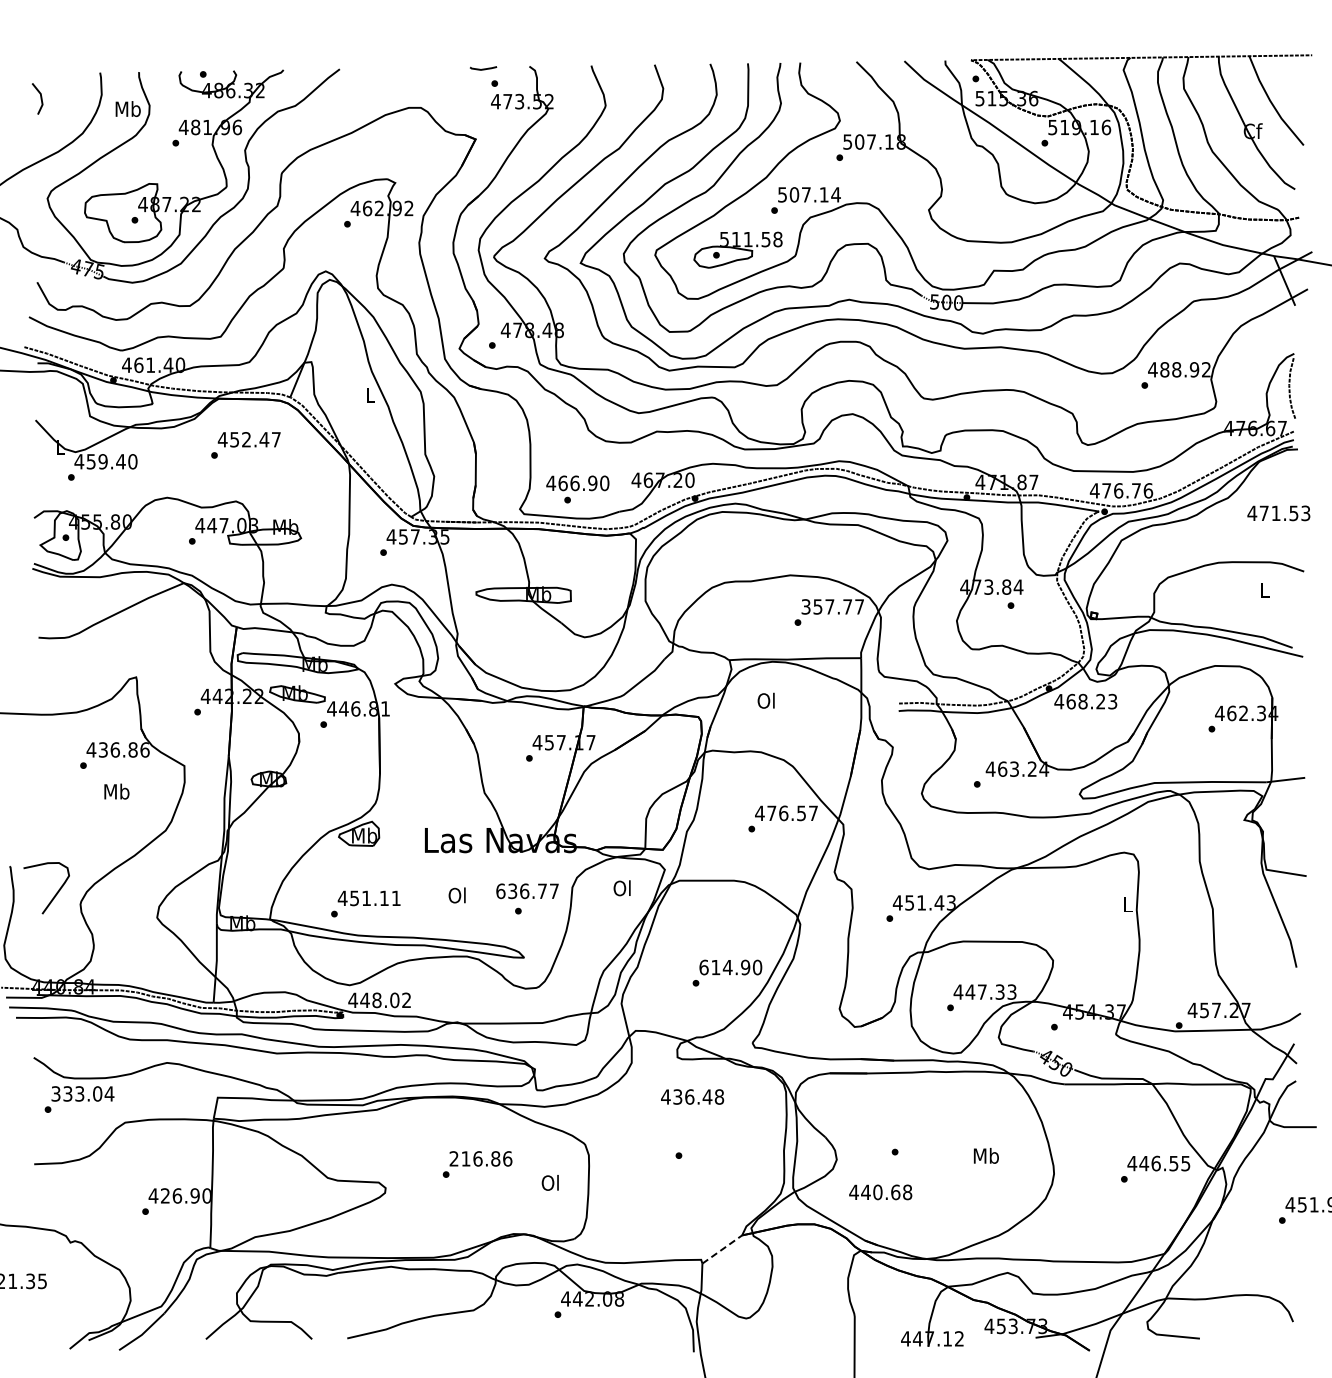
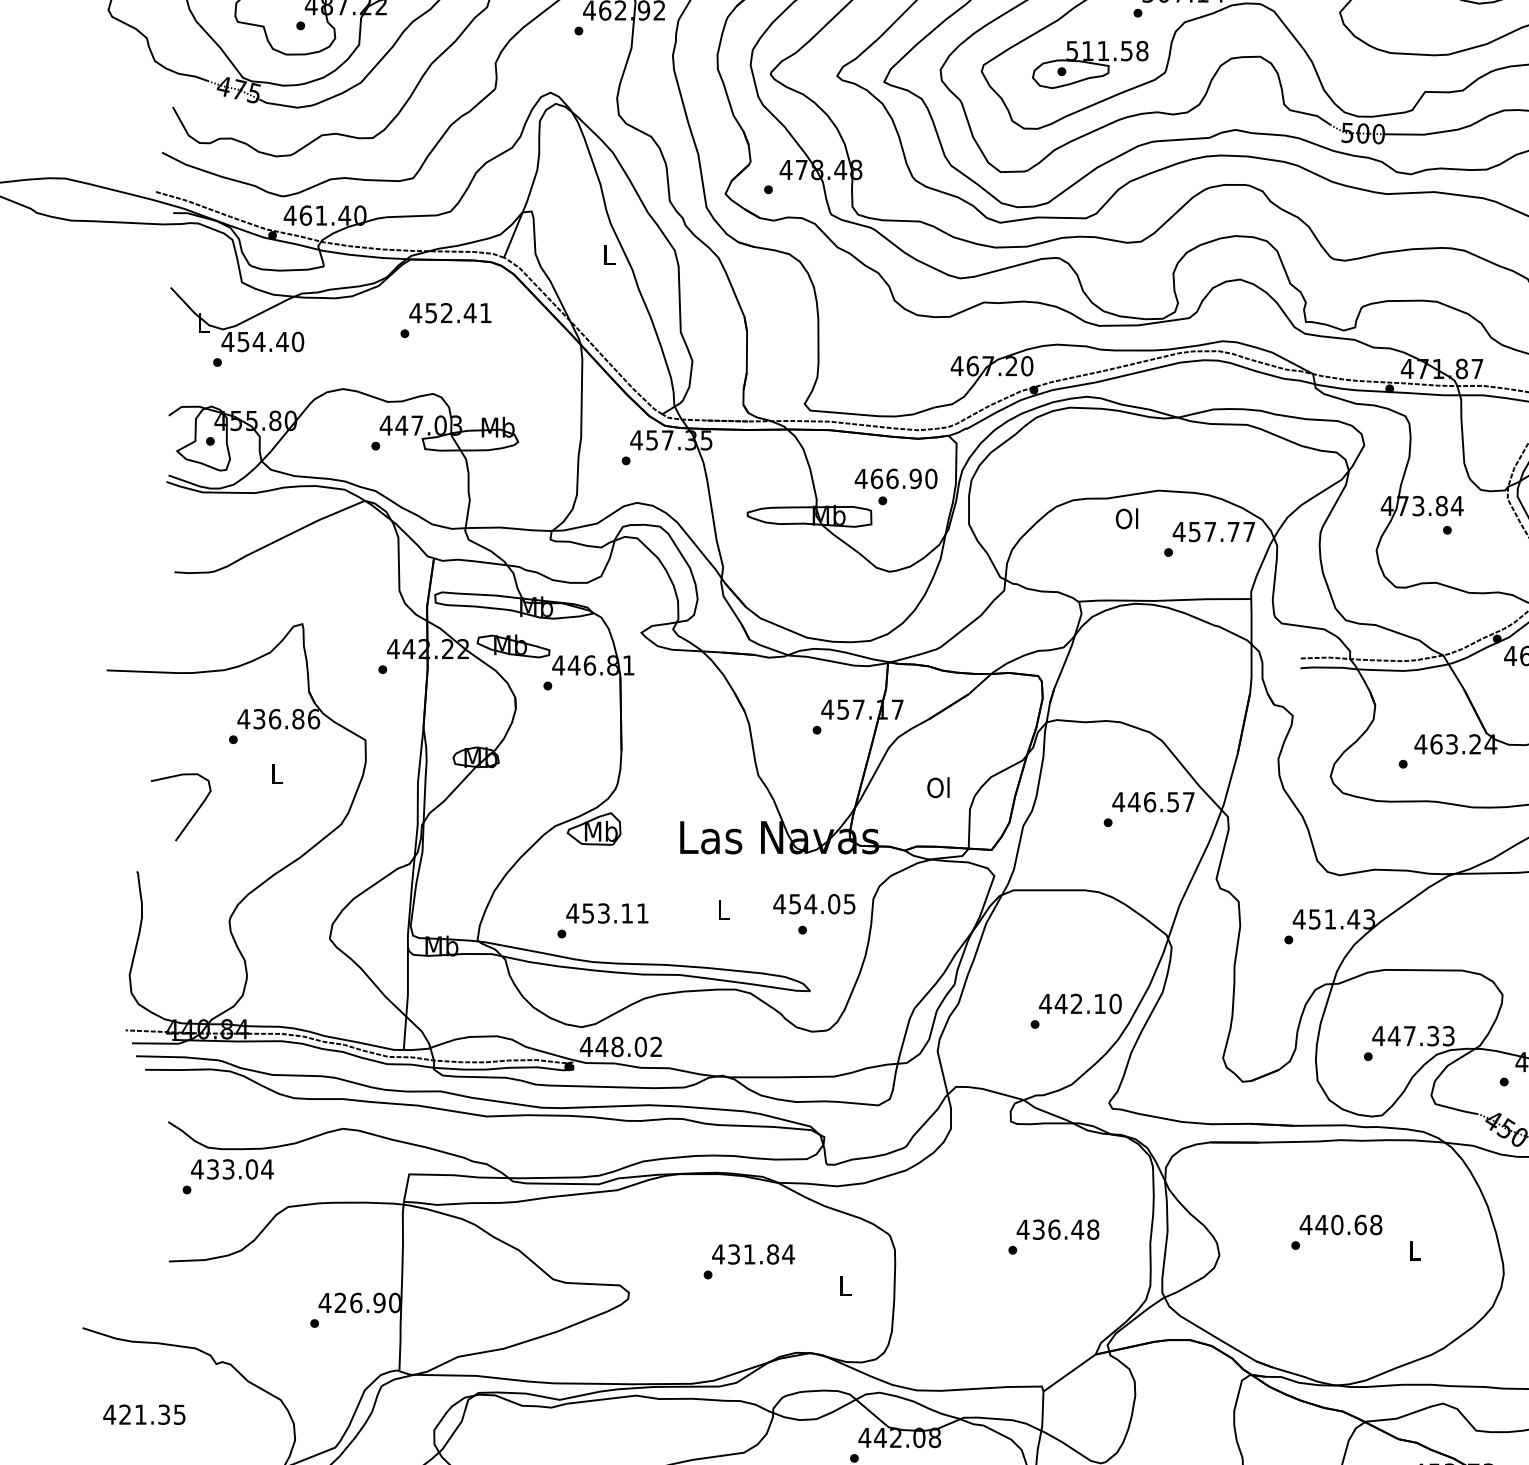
text: (276, 439) -> (486, 312), 452.47 -> 452.41
text: (102, 461) -> (258, 341), 459.40 -> 454.40
text: (577, 489) -> (895, 486), moved
text: (805, 606) -> (1178, 531), 357.77 -> 457.77
text: (765, 700) -> (1126, 518), moved
text: (116, 791) -> (276, 773), Mb -> L
text: (771, 812) -> (1133, 801), 476.57 -> 446.57
text: (621, 888) -> (937, 787), moved
text: (526, 891) -> (813, 904), 636.77 -> 454.05
curve: (55, 893) -> (192, 814), moved
text: (456, 895) -> (721, 909), Ol -> L
text: (366, 898) -> (603, 913), 451.11 -> 453.11
text: (724, 967) -> (1072, 1003), 614.90 -> 442.10
text: (55, 1093) -> (196, 1168), 333.04 -> 433.04
text: (692, 1096) -> (1058, 1229), moved
text: (985, 1155) -> (1414, 1249), Mb -> L
text: (480, 1158) -> (753, 1253), 216.86 -> 431.84
text: (549, 1182) -> (843, 1285), Ol -> L
text: (880, 1192) -> (1340, 1225), moved
line: (722, 1249) -> (1069, 1373), dashed -> solid

